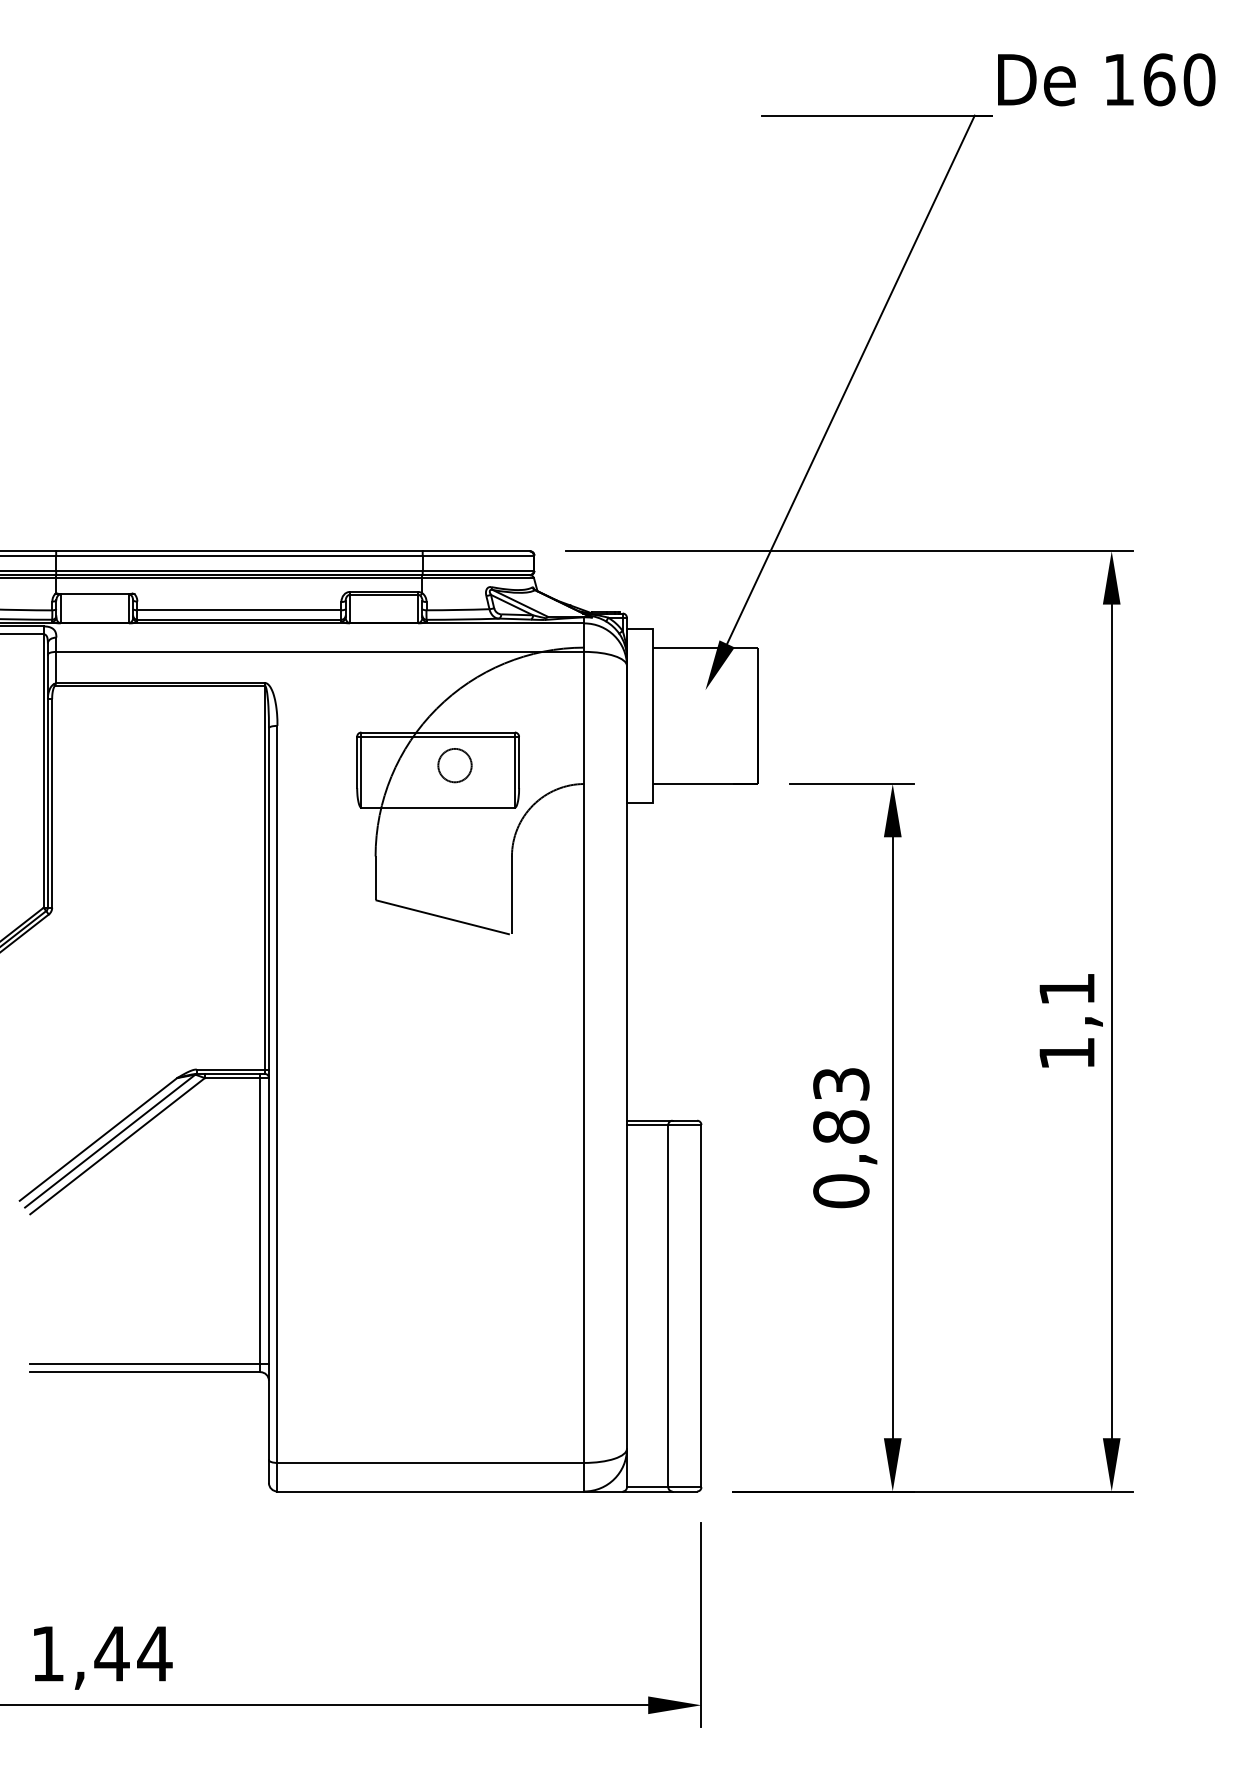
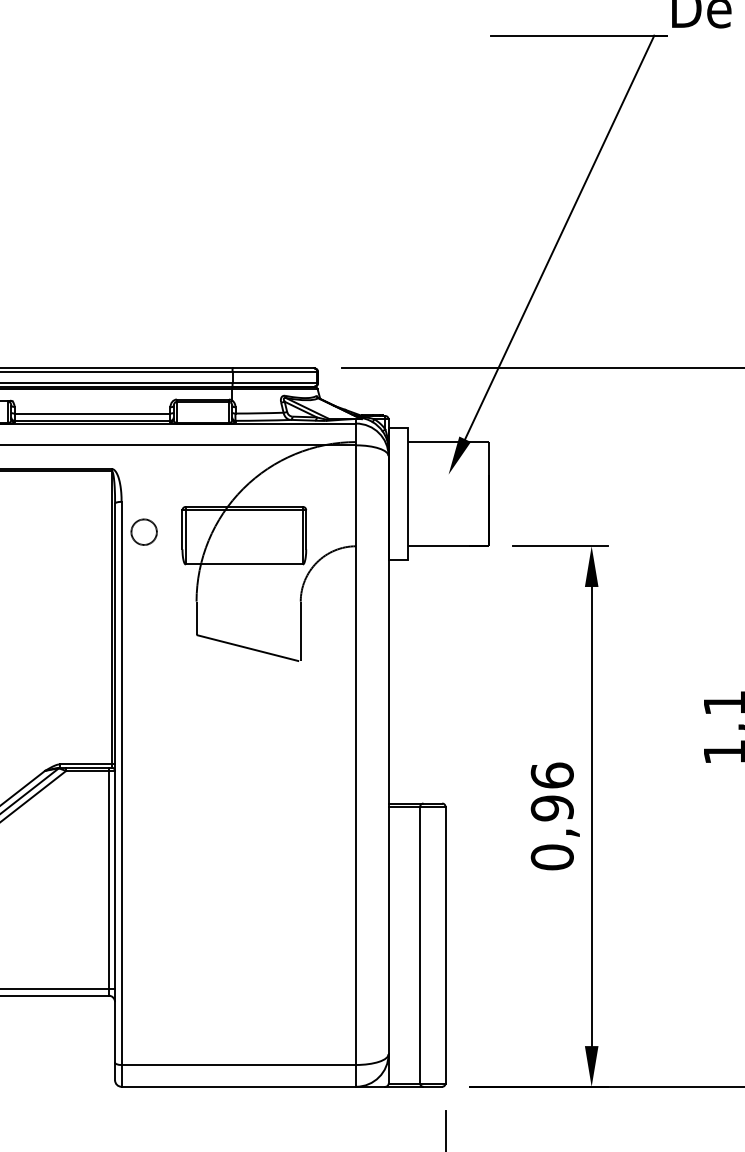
circle: (454, 765) -> (143, 532), moved
text: (841, 1105) -> (552, 791), 0,83 -> 0,96

